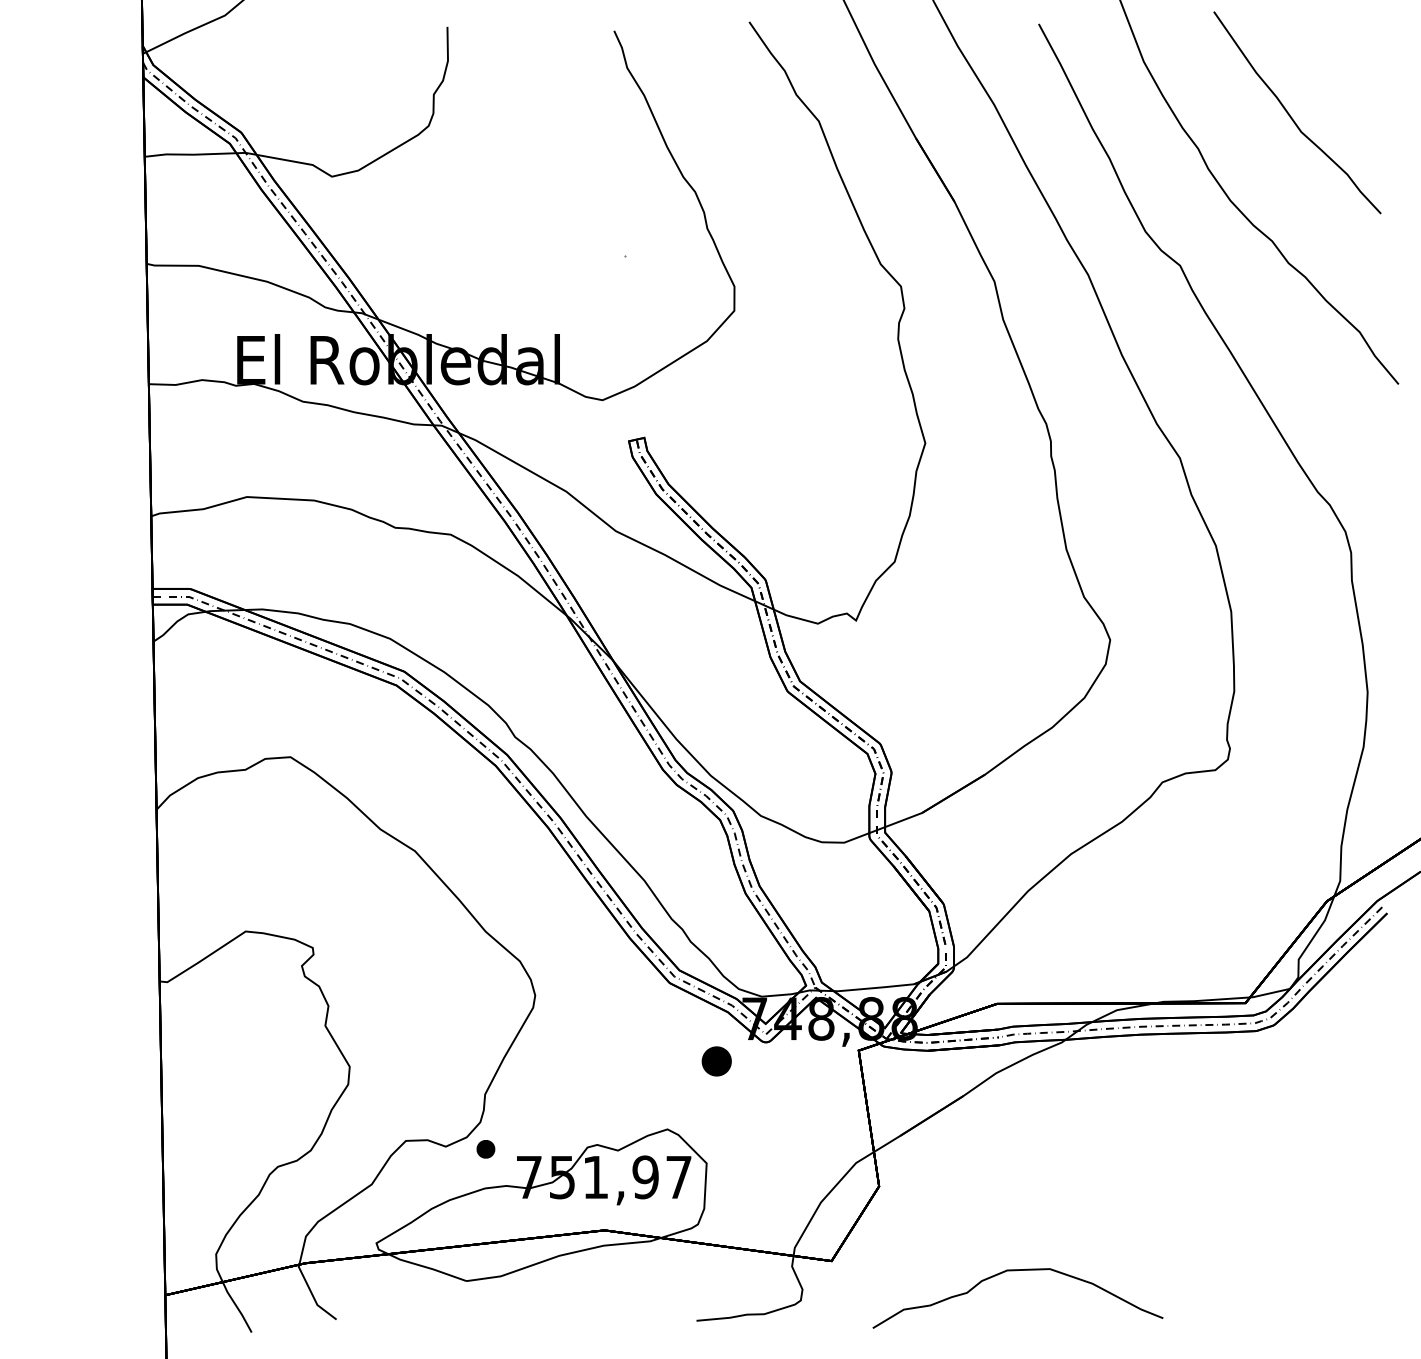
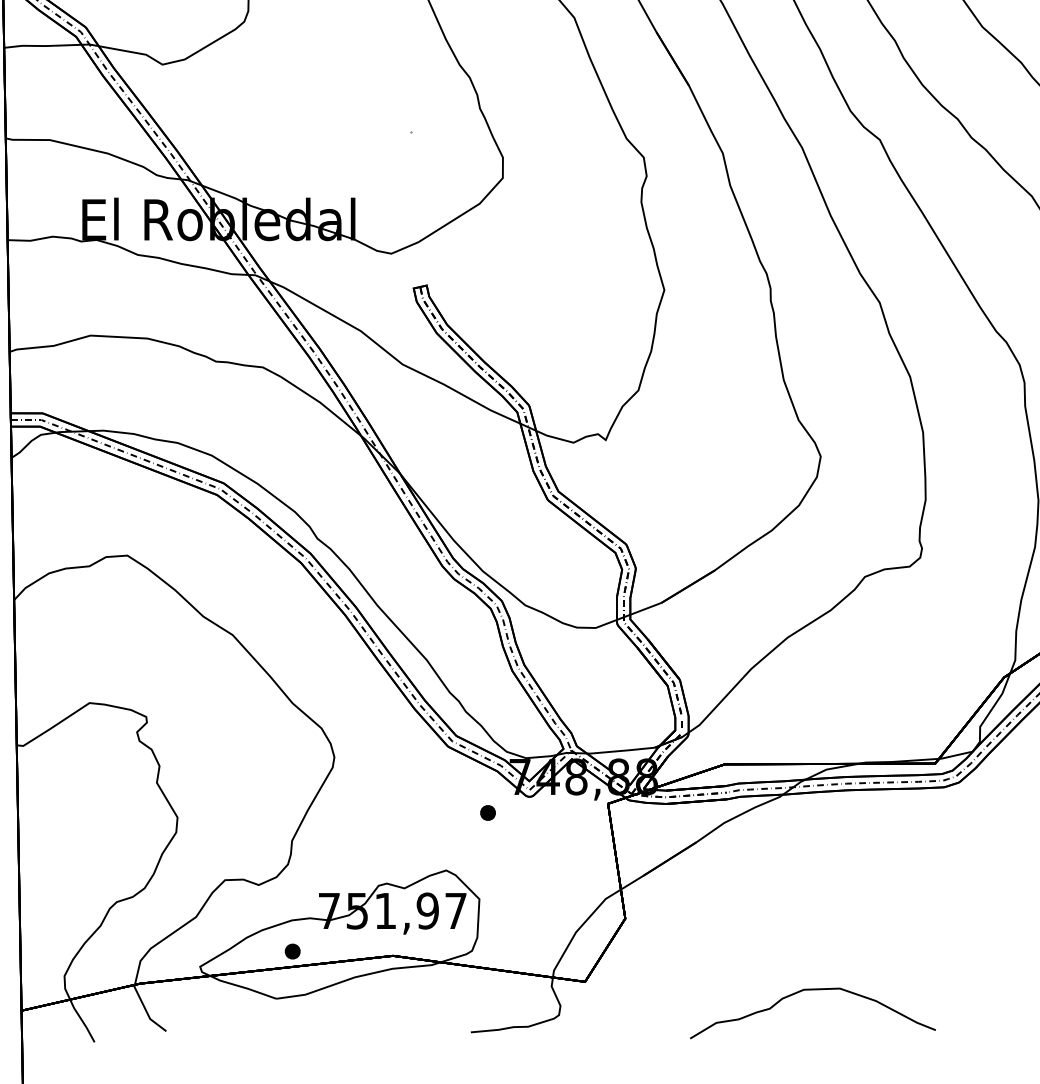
part: (716, 1061) -> (487, 813), size x0.62
part: (485, 1149) -> (292, 951), moved
curve: (1016, 1271) -> (811, 990), moved

